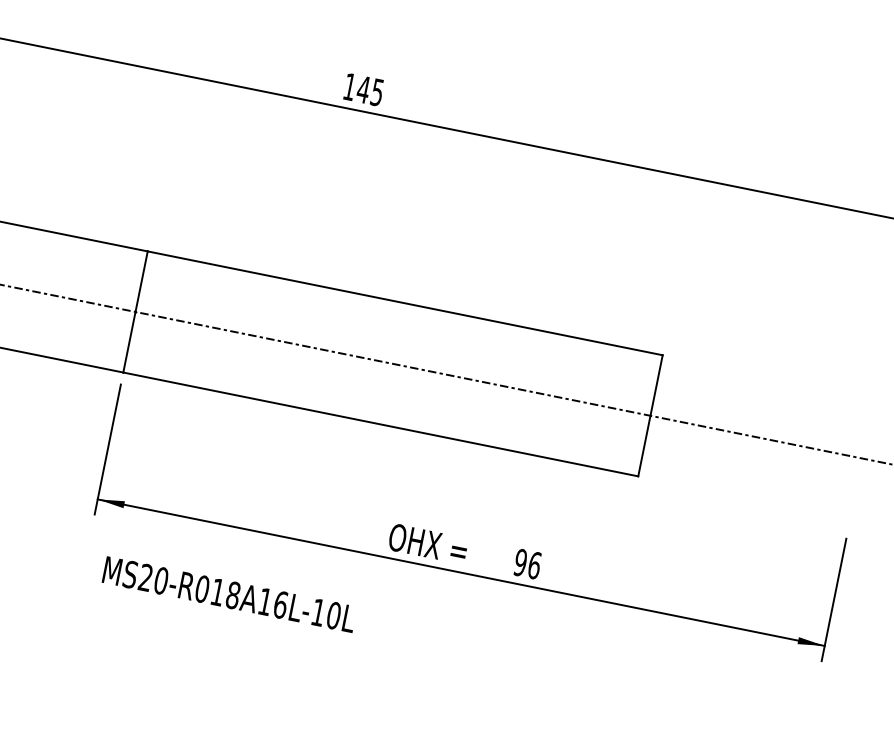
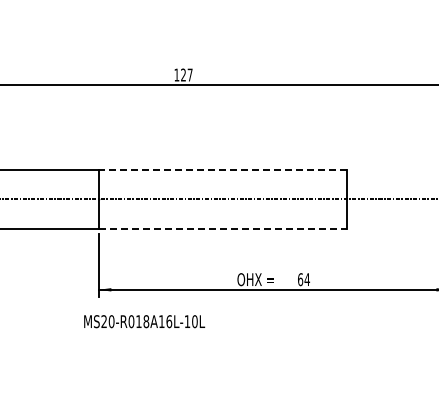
text: (370, 89) -> (186, 74), 145 -> 127
line: (404, 303) -> (222, 170), solid -> dashed
line: (382, 424) -> (223, 228), solid -> dashed
text: (526, 563) -> (303, 279), 96 -> 64
text: (229, 594) -> (144, 321), moved

